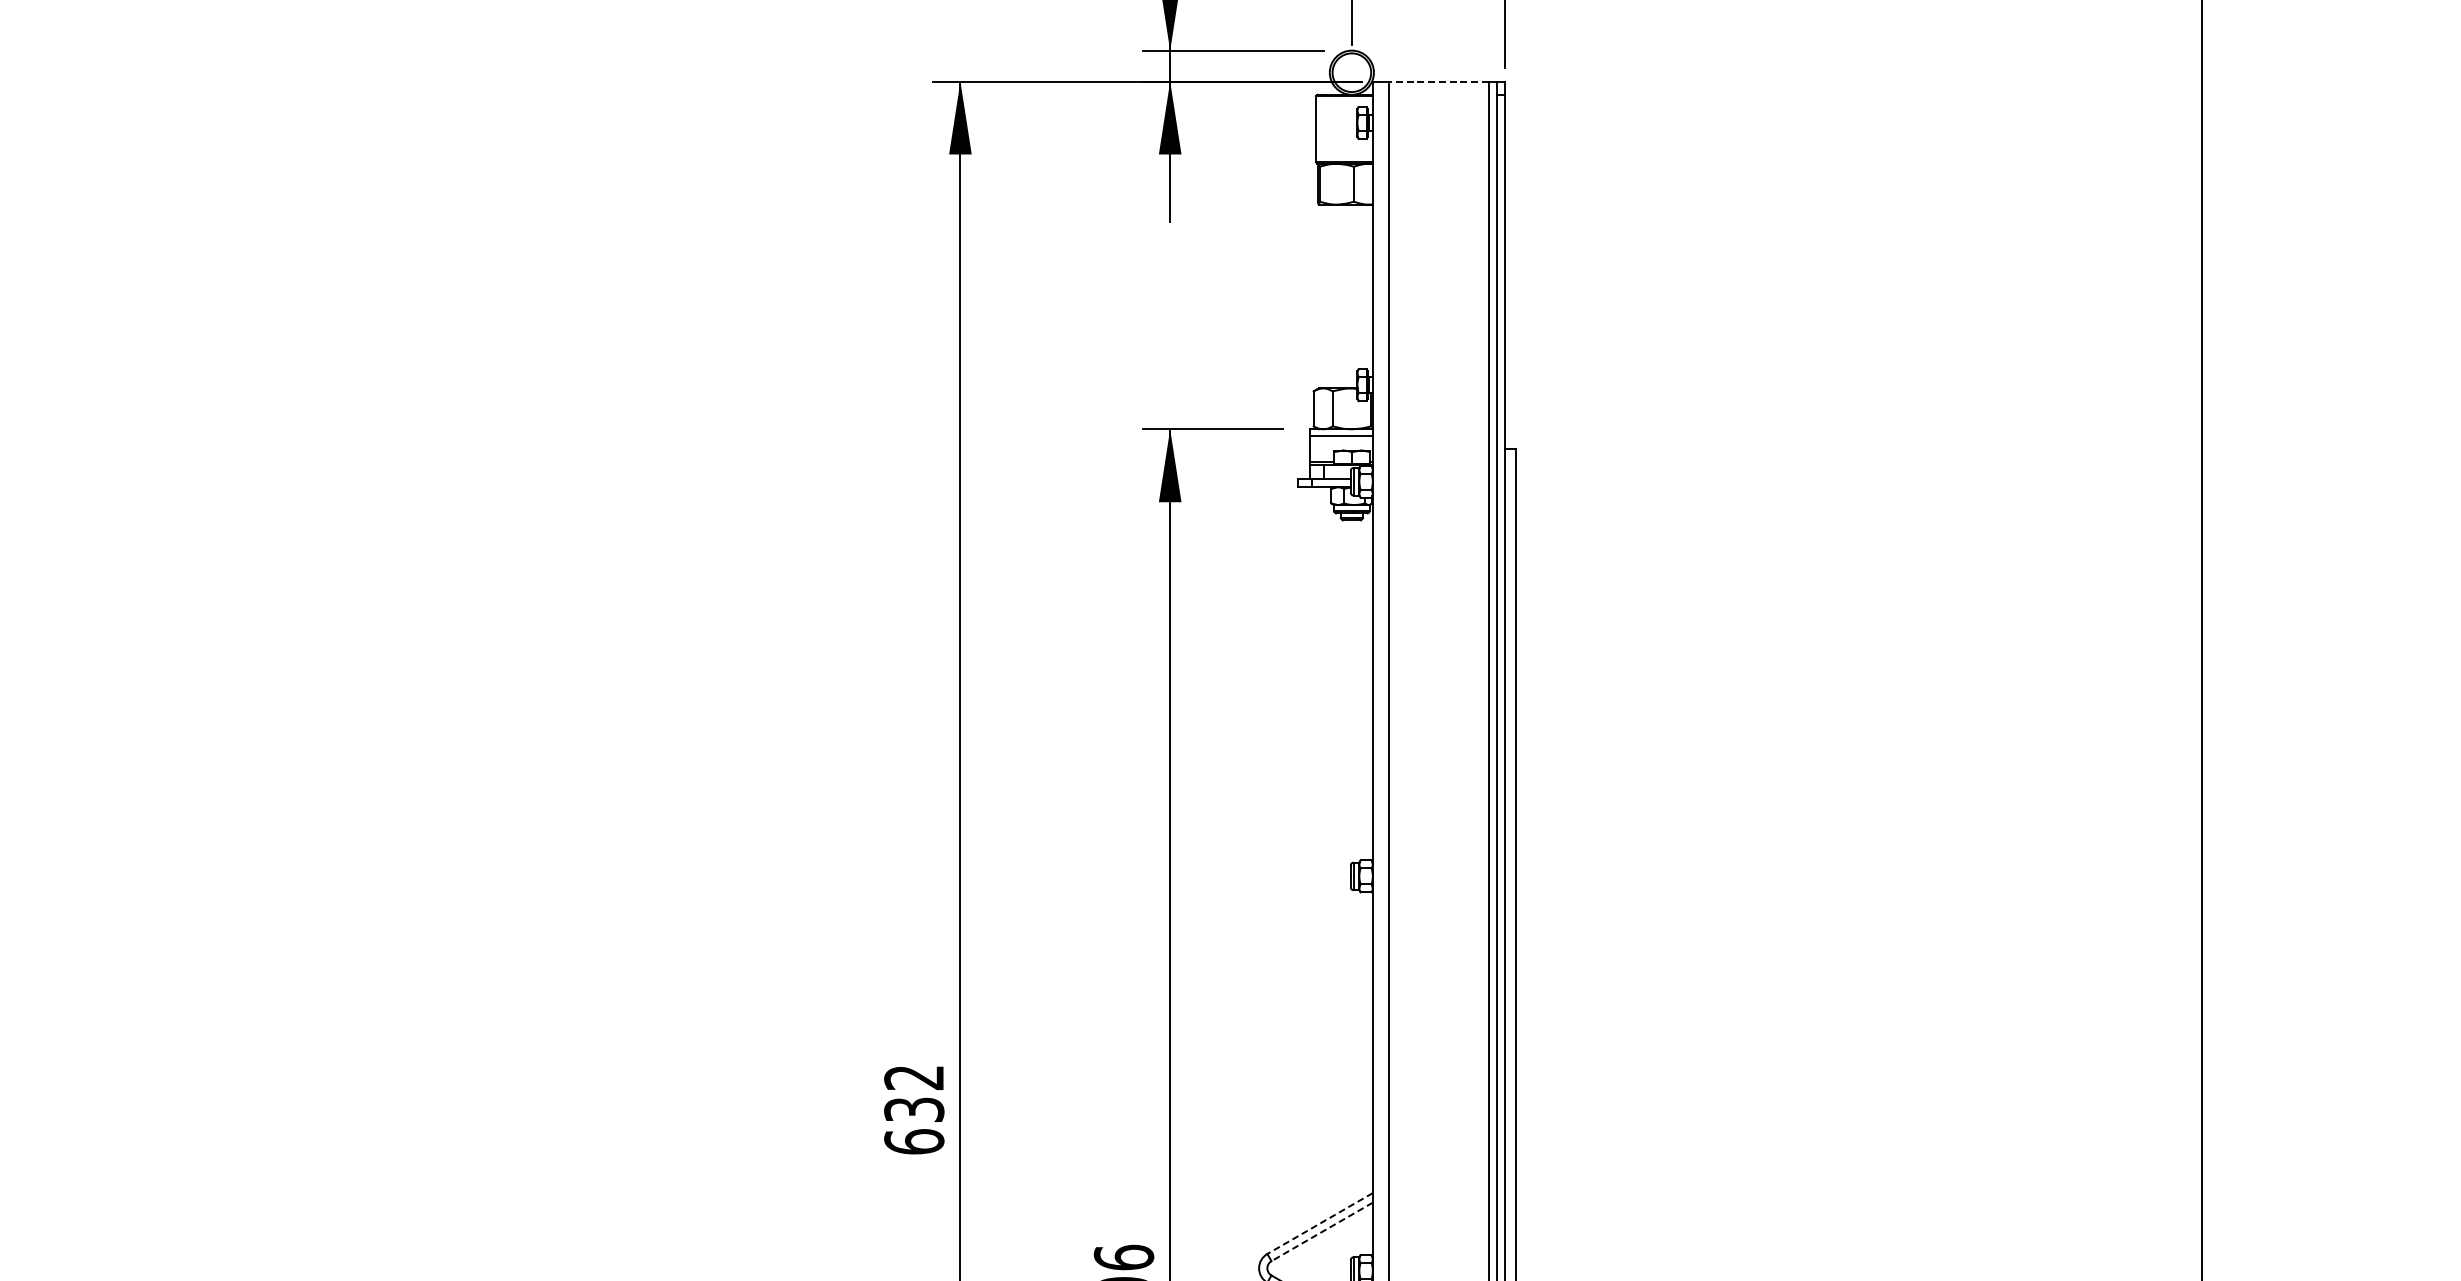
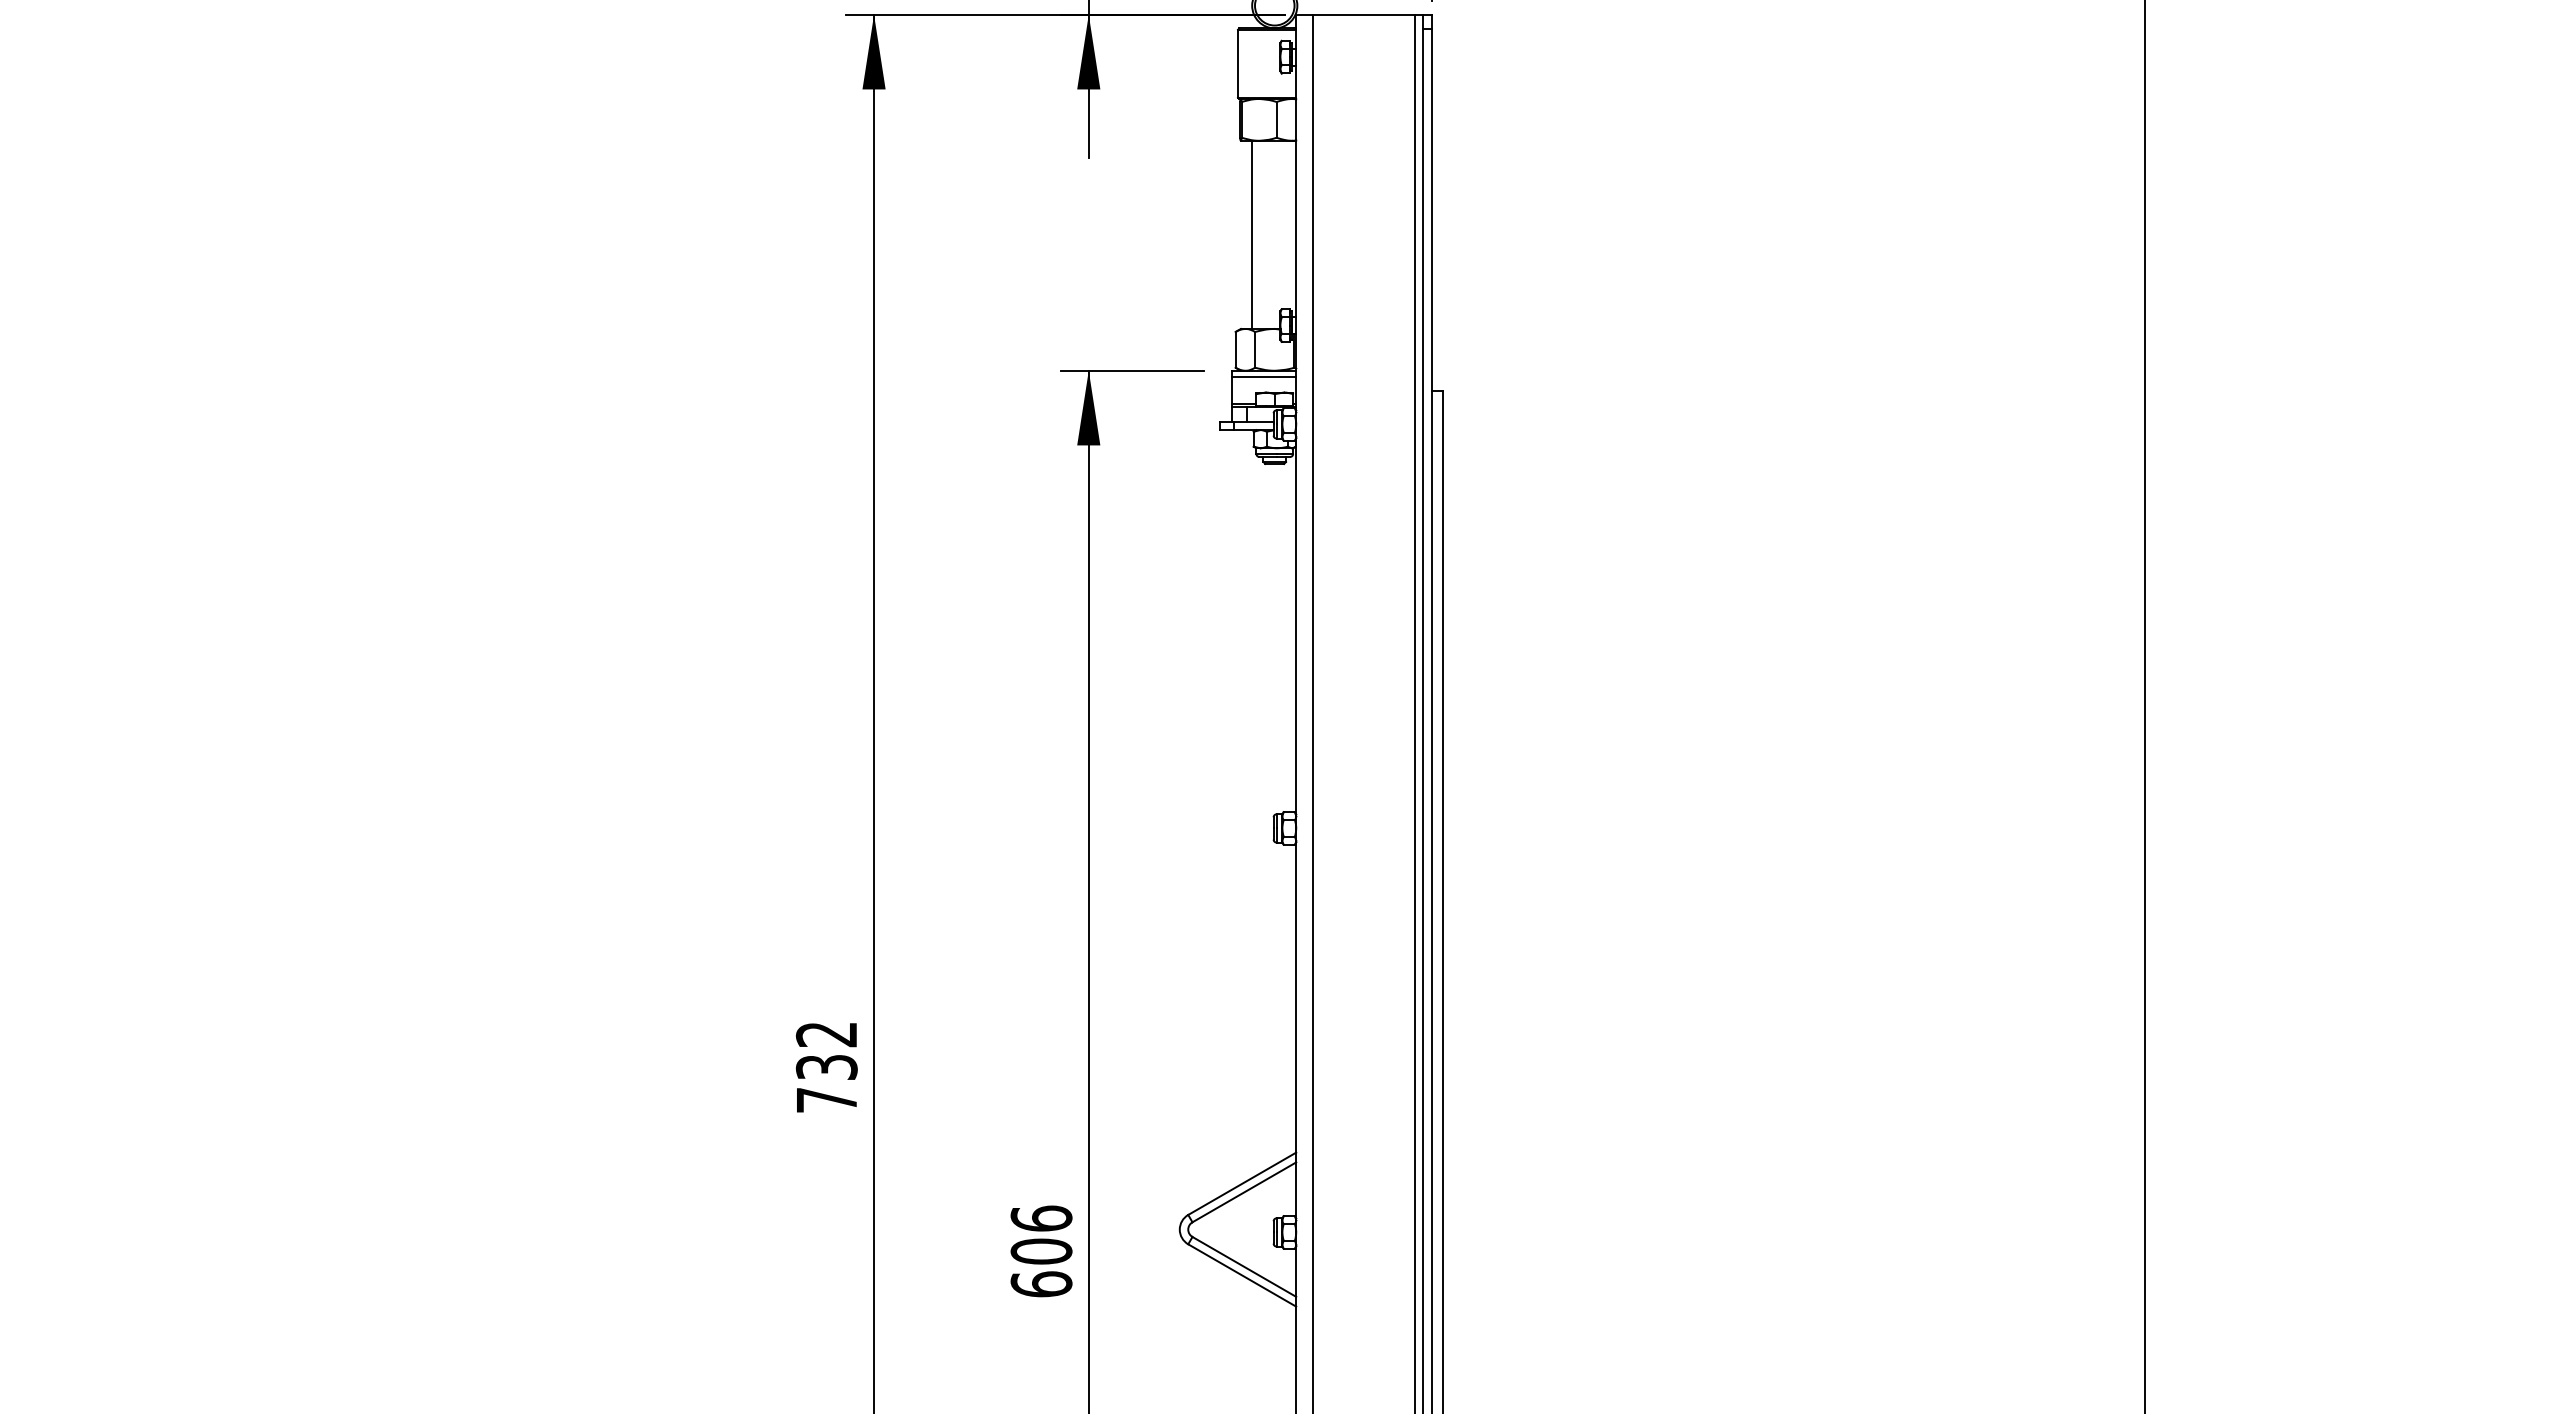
line: (1439, 81) -> (1364, 14), dashed -> solid
line: (1330, 296) -> (1252, 234), added
text: (913, 1141) -> (826, 1099), 632 -> 732
line: (1319, 1224) -> (1241, 1184), dashed -> solid
line: (1322, 1232) -> (1244, 1192), dashed -> solid

